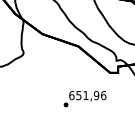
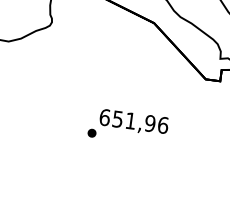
text: (84, 99) -> (127, 127), moved

